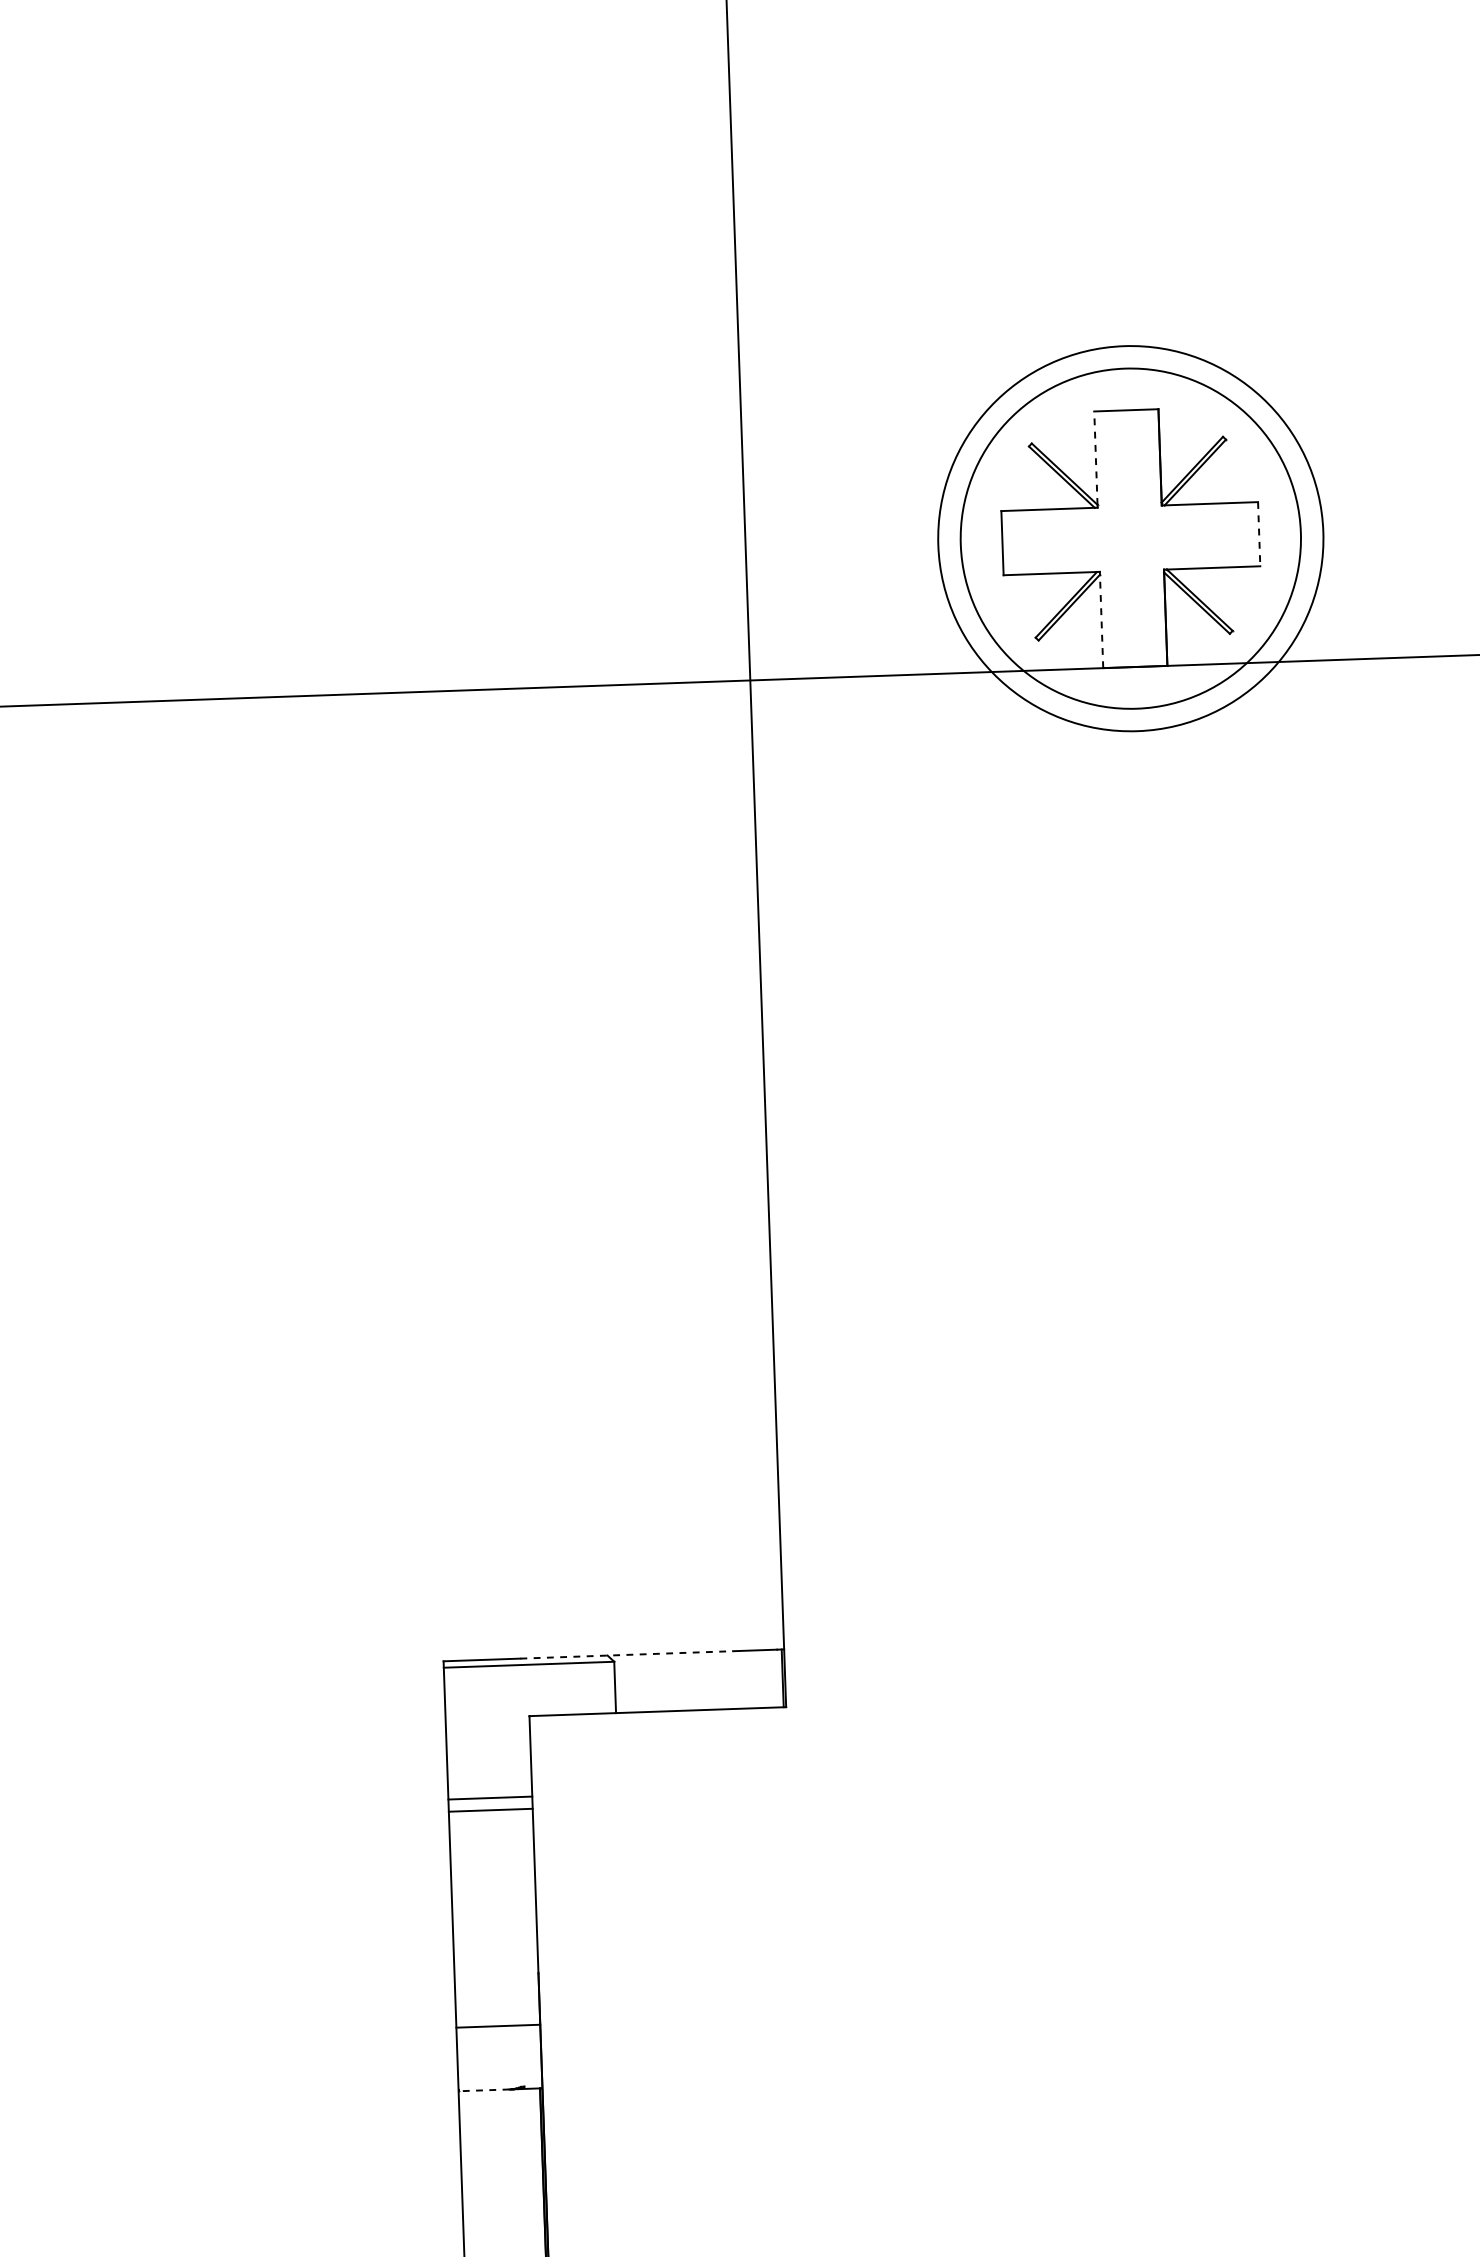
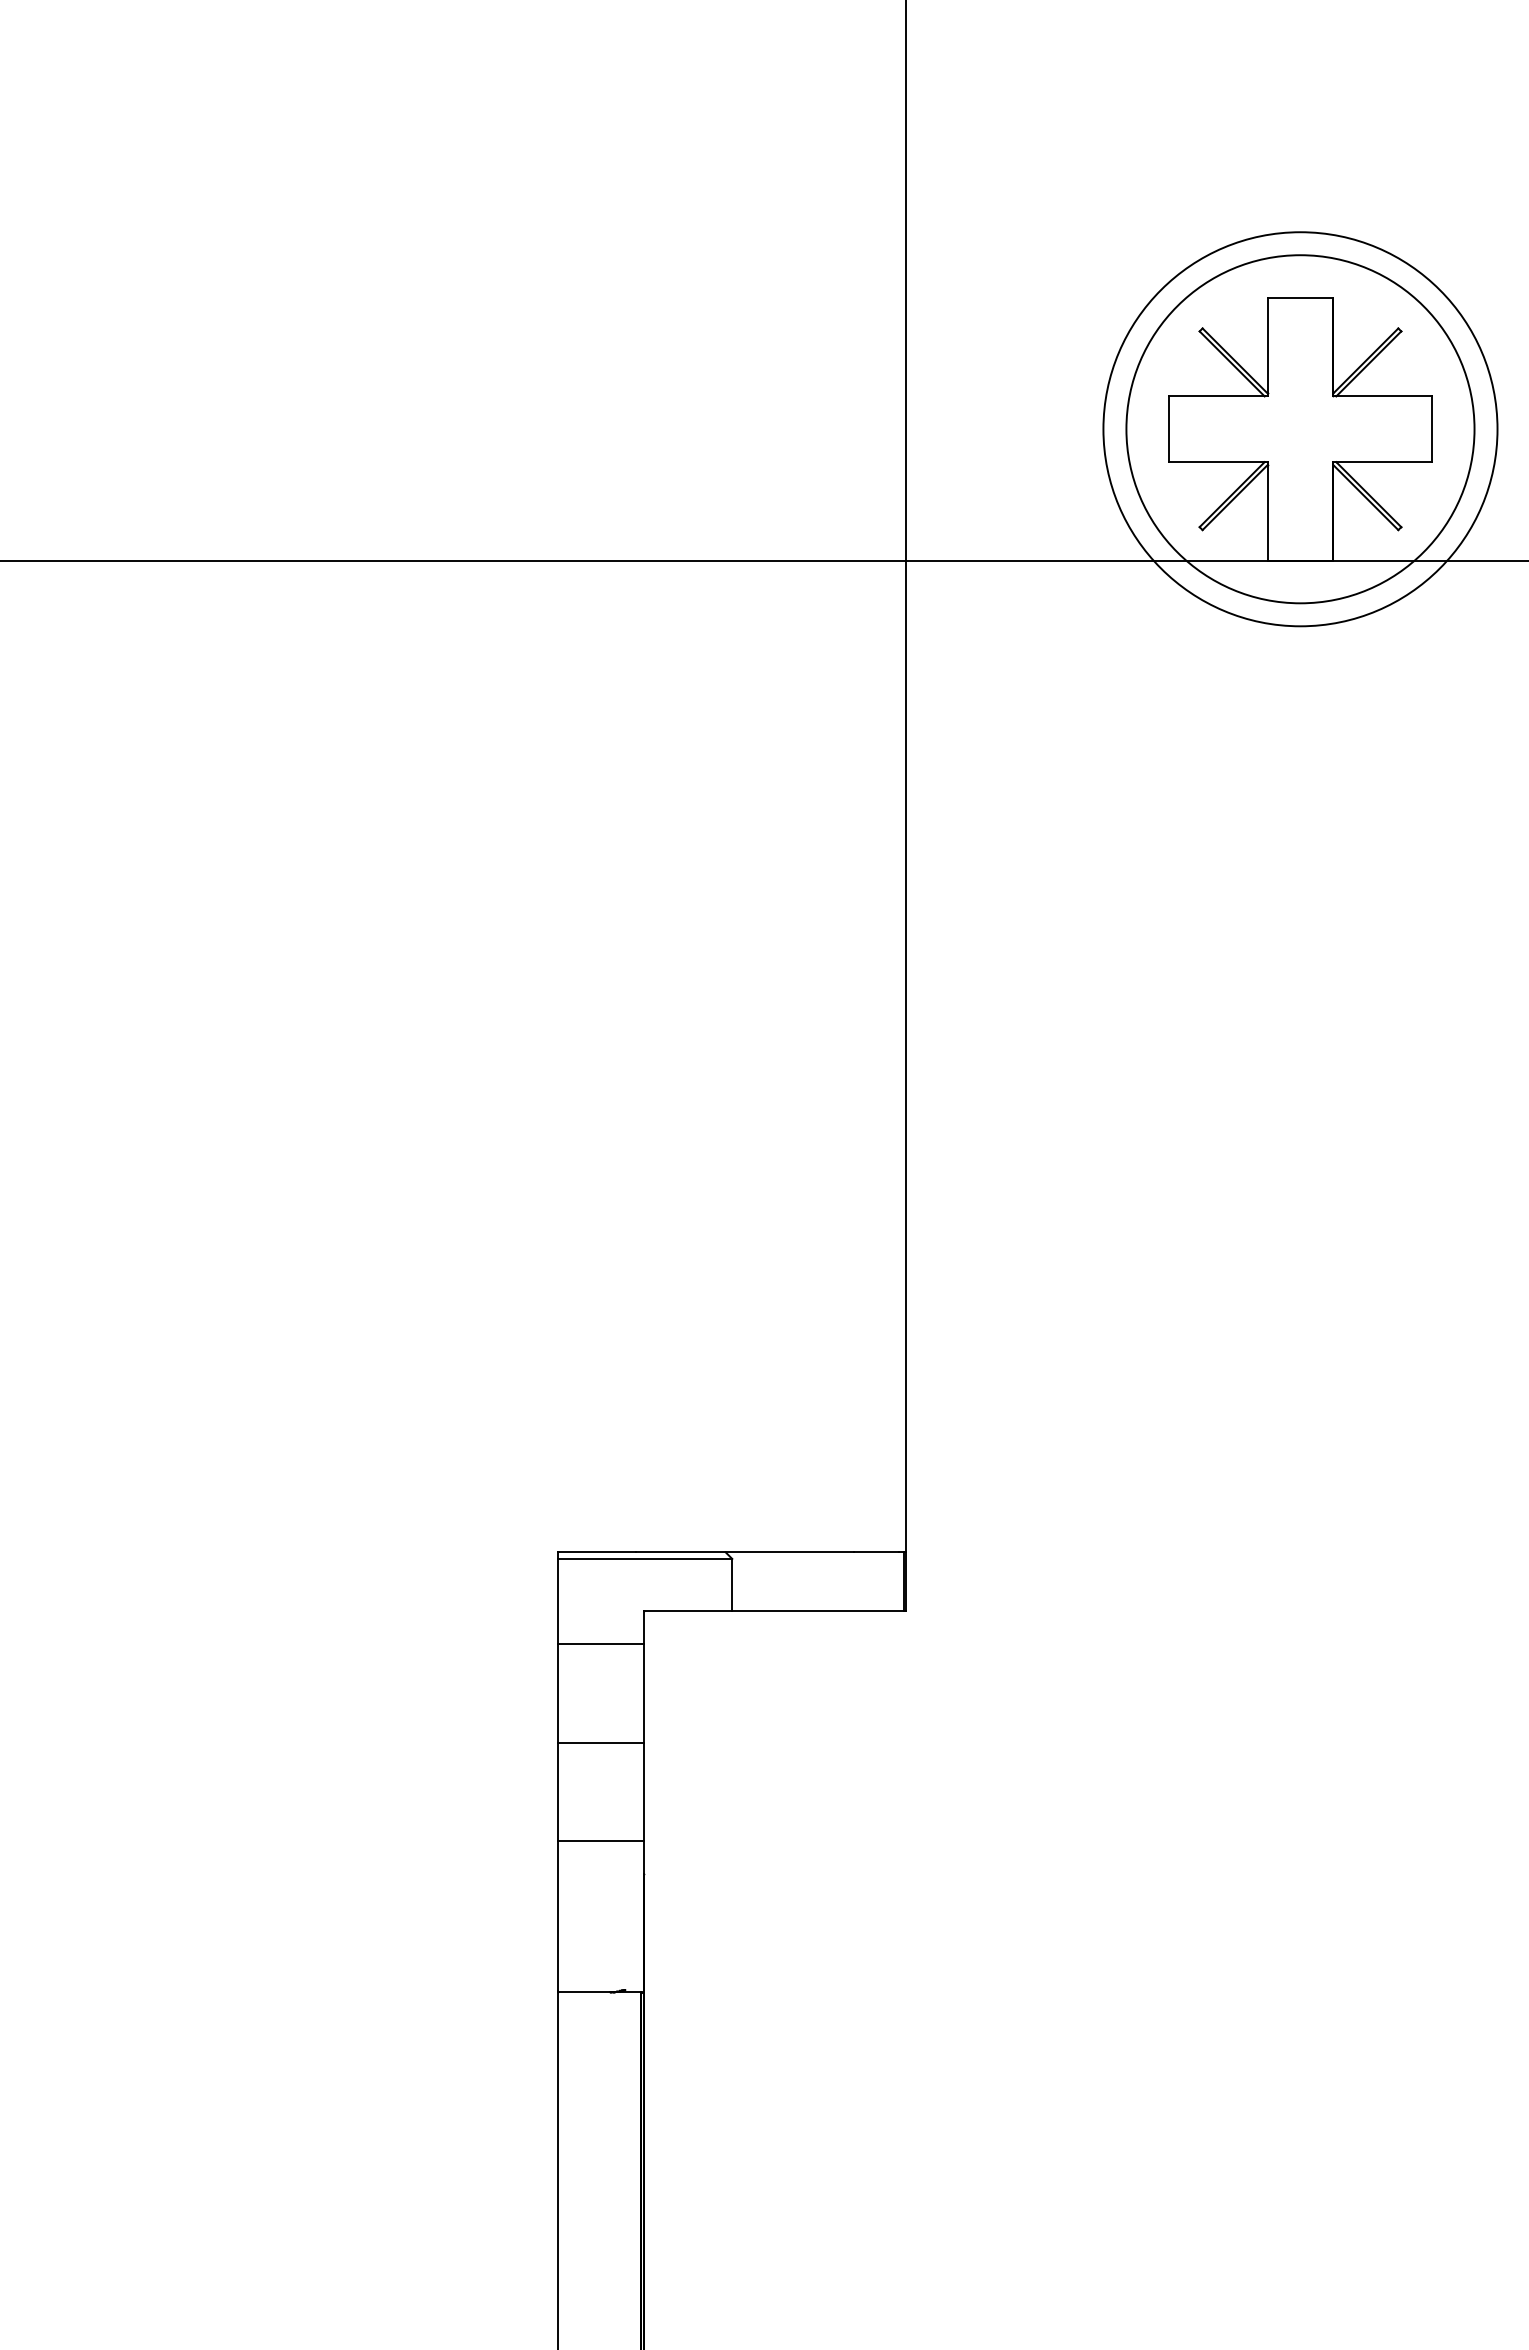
line: (1095, 457) -> (1267, 345), dashed -> solid
line: (1258, 534) -> (1431, 429), dashed -> solid
line: (1101, 621) -> (1267, 512), dashed -> solid
line: (626, 1655) -> (745, 1552), dashed -> solid
line: (490, 1797) -> (600, 1742), moved
line: (490, 1810) -> (600, 1644), moved
line: (498, 2026) -> (600, 1841), moved
line: (484, 2090) -> (584, 1992), dashed -> solid

